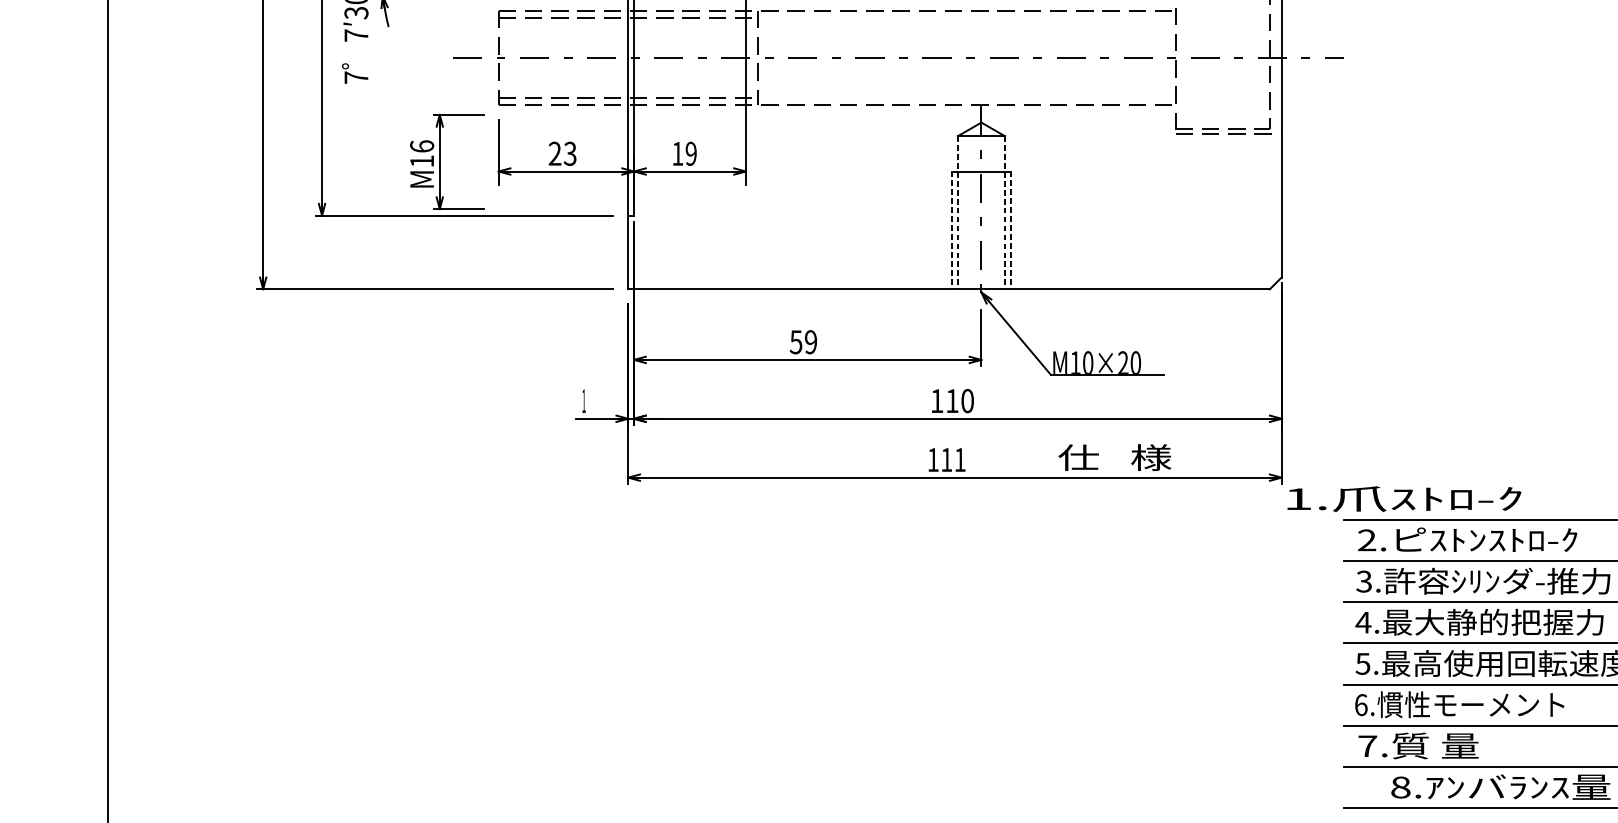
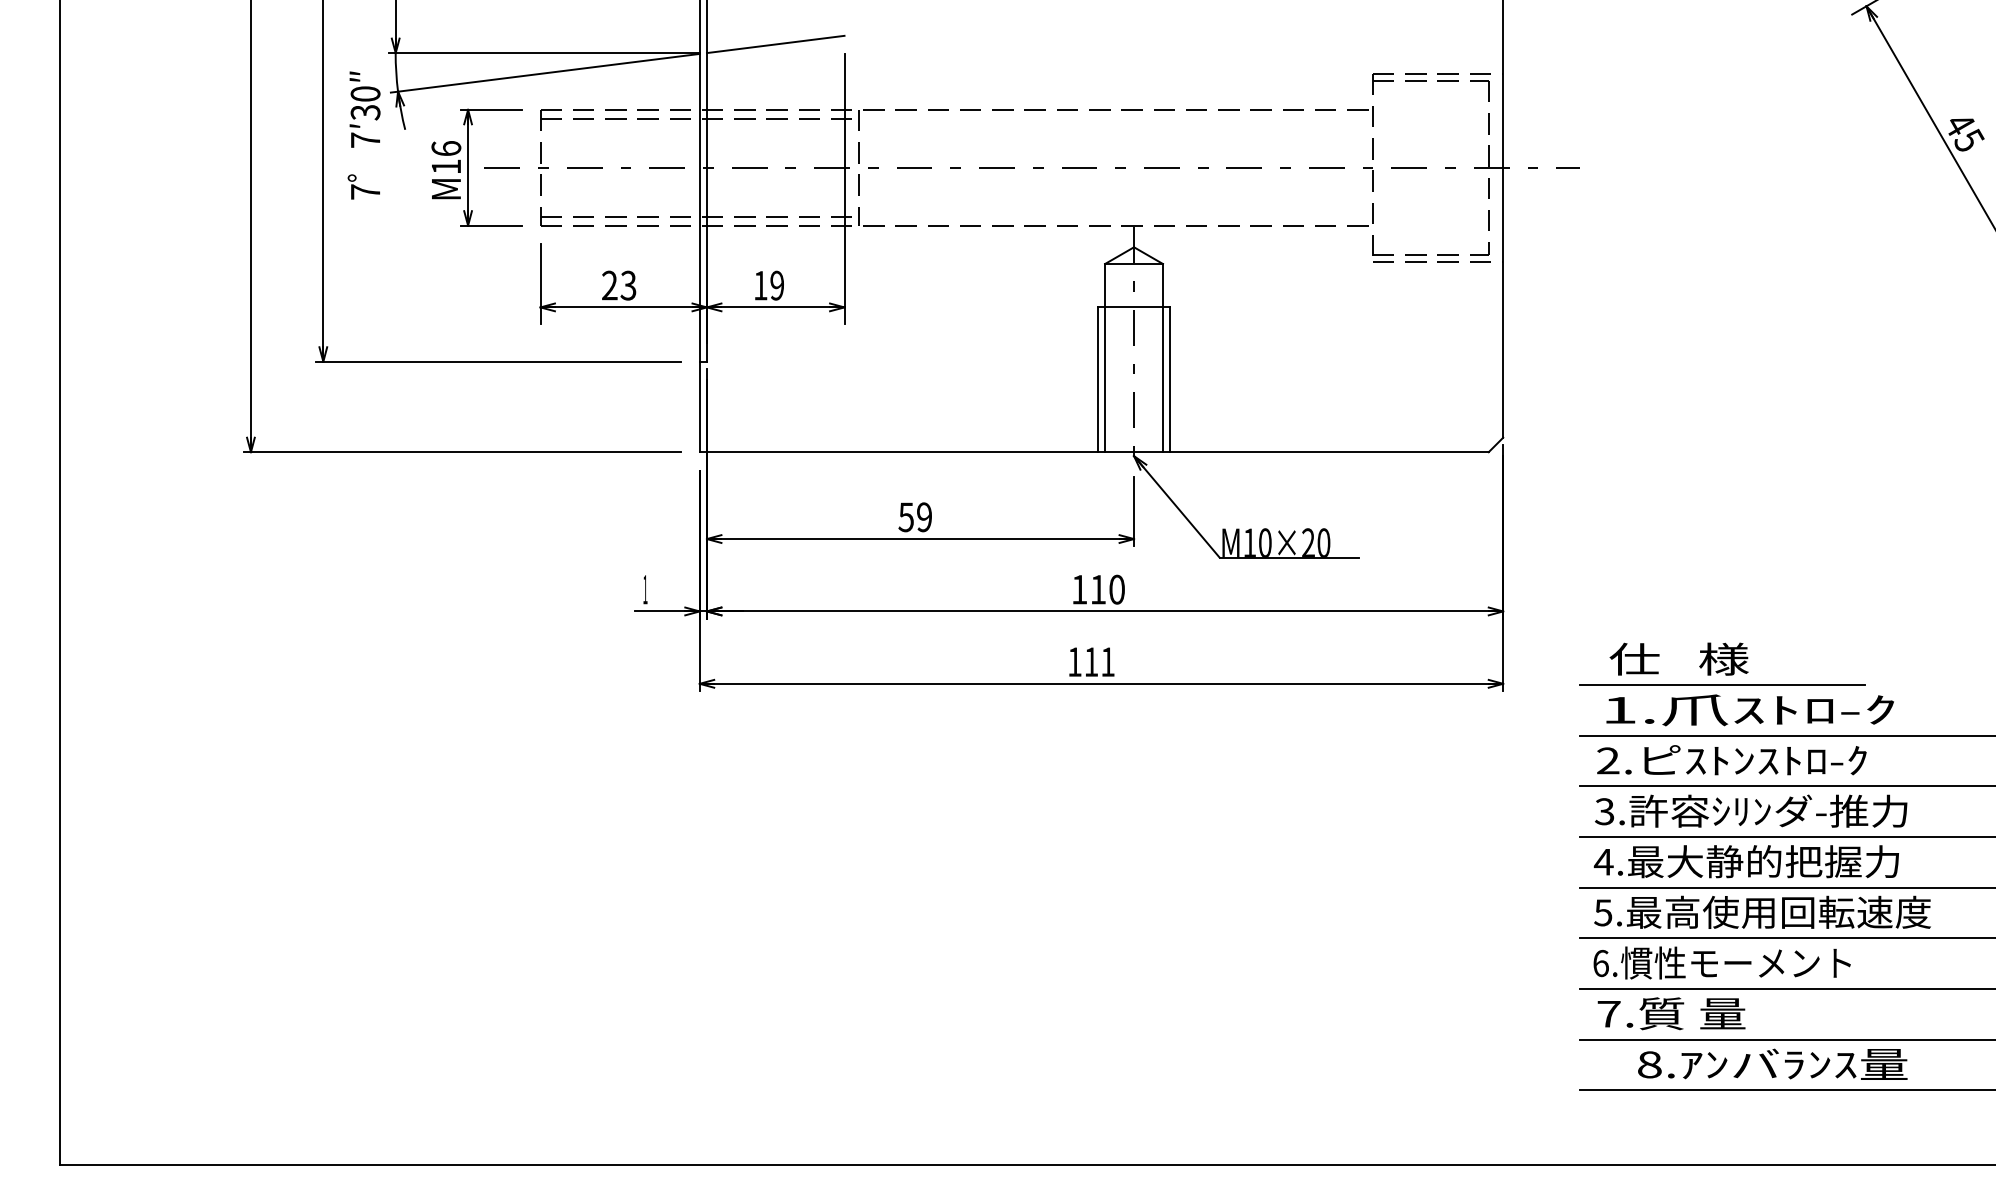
part: (440, 161) -> (468, 167), moved
line: (958, 213) -> (1105, 358), dashed -> solid
line: (1005, 213) -> (1163, 358), dashed -> solid
line: (951, 230) -> (1097, 380), dashed -> solid
line: (1011, 230) -> (1170, 380), dashed -> solid
text: (1114, 457) -> (1678, 658), moved
line: (1460, 478) -> (1722, 684), added
text: (1403, 499) -> (1749, 710), moved

